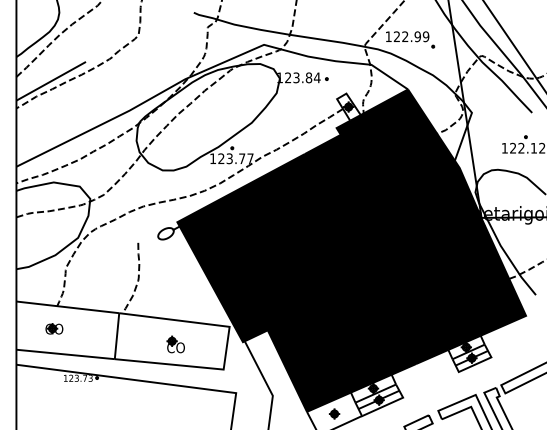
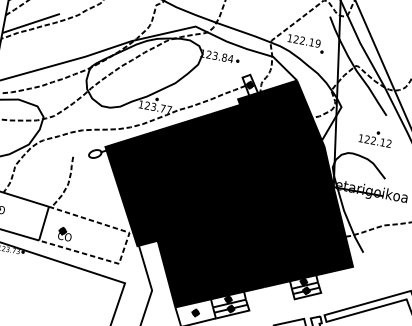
text: (417, 36) -> (311, 42), 122.99 -> 122.19
part: (175, 344) -> (64, 234), moved
line: (226, 347) -> (124, 247), solid -> dashed

